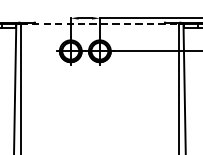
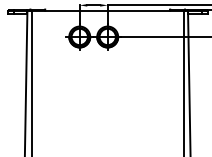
line: (100, 23) -> (108, 10), dashed -> solid

